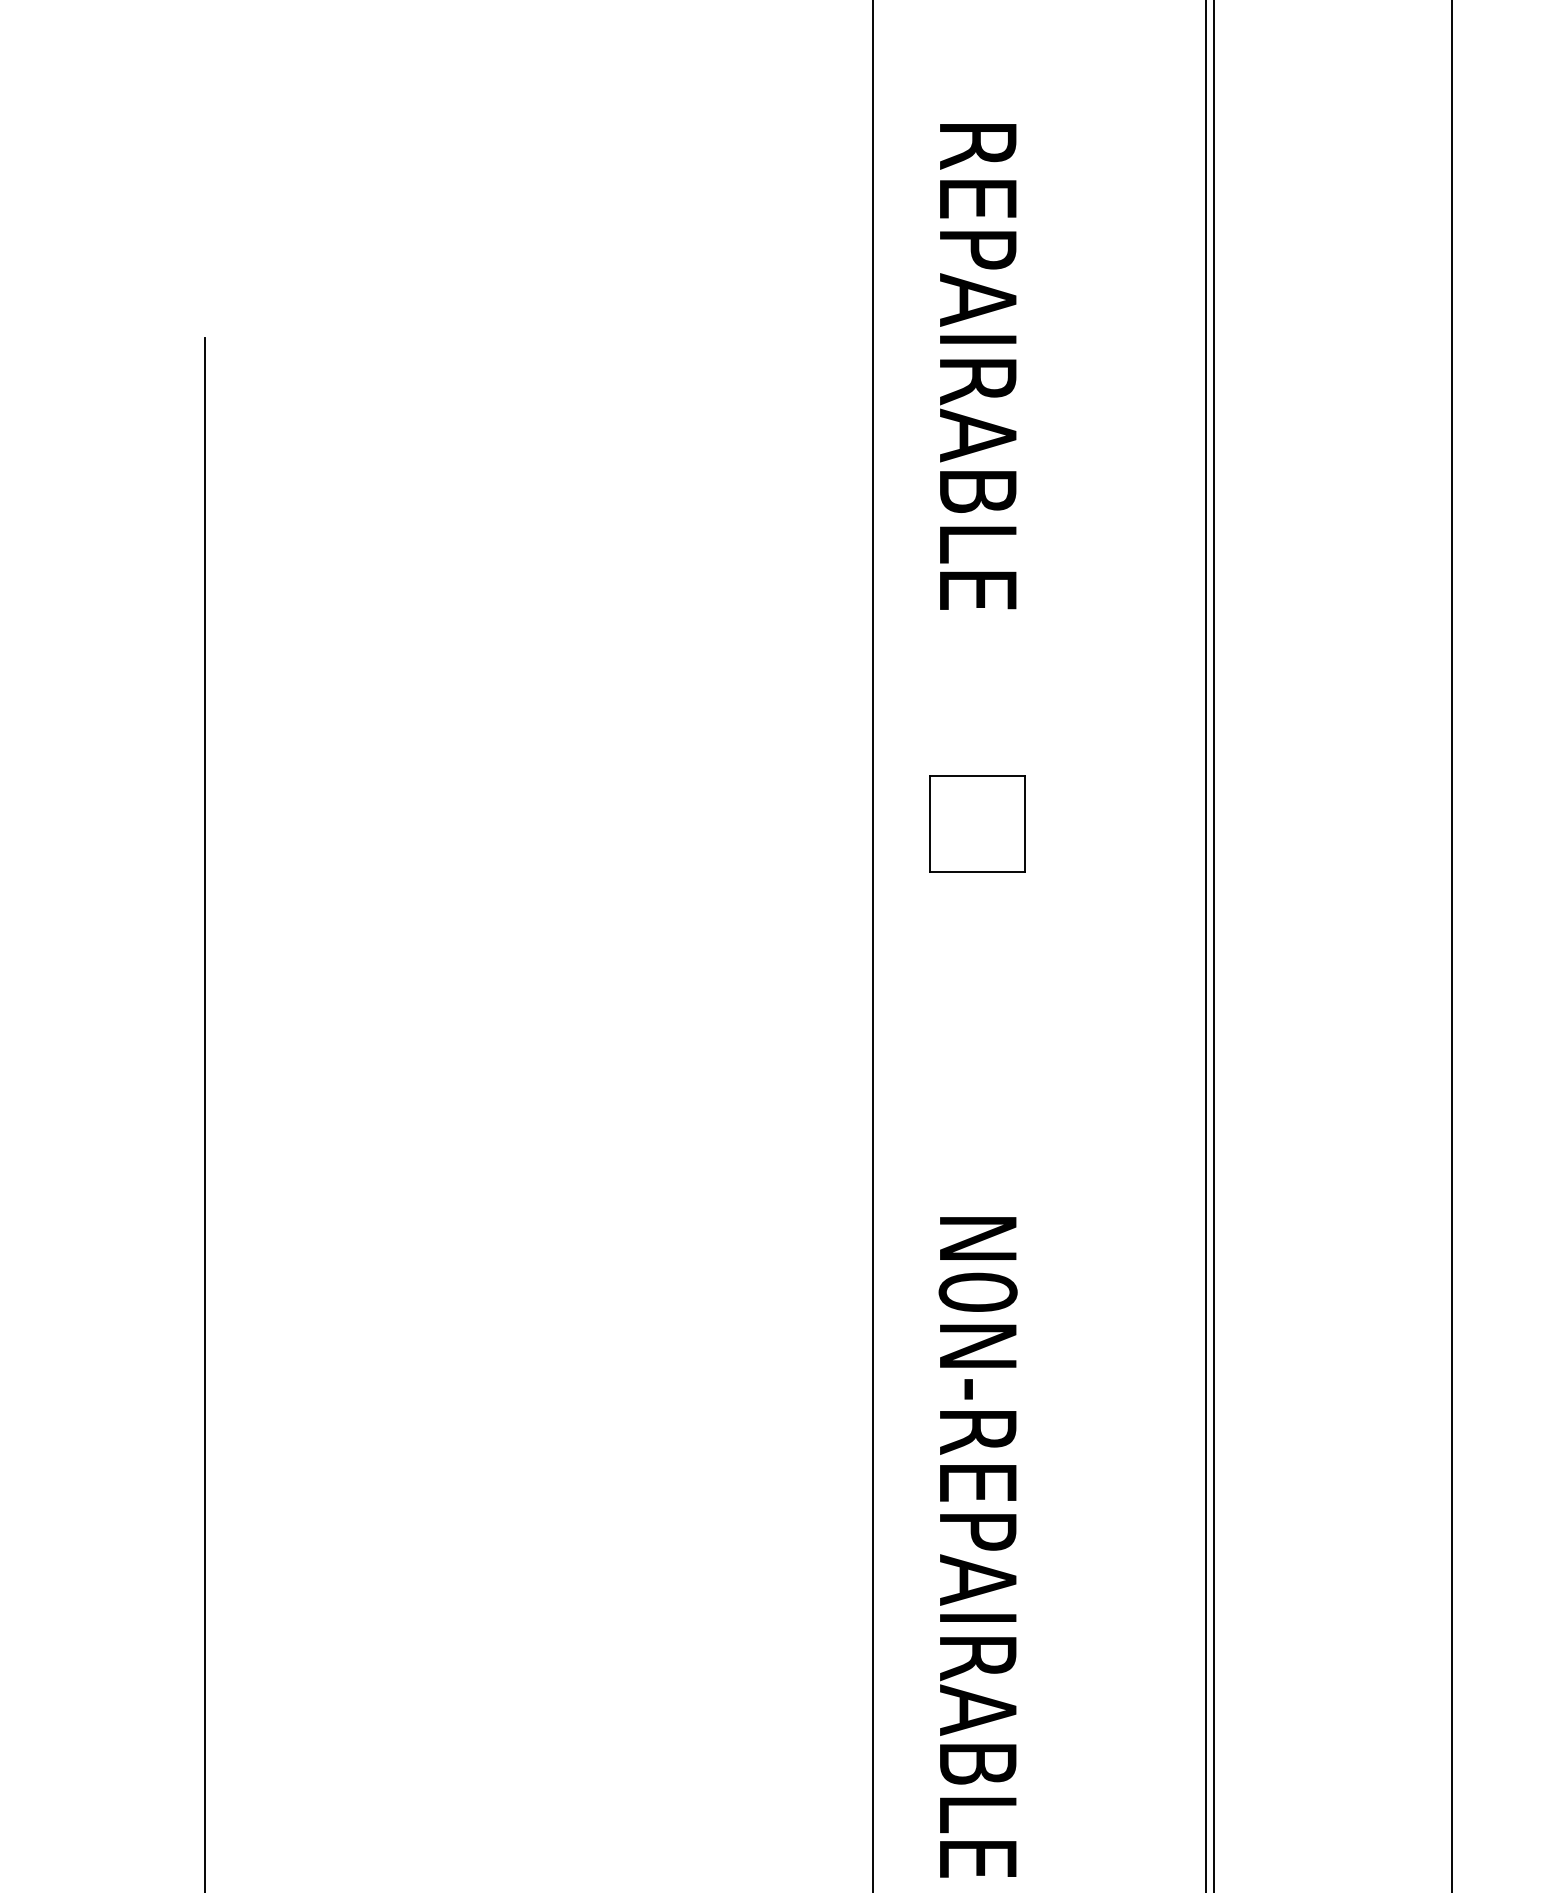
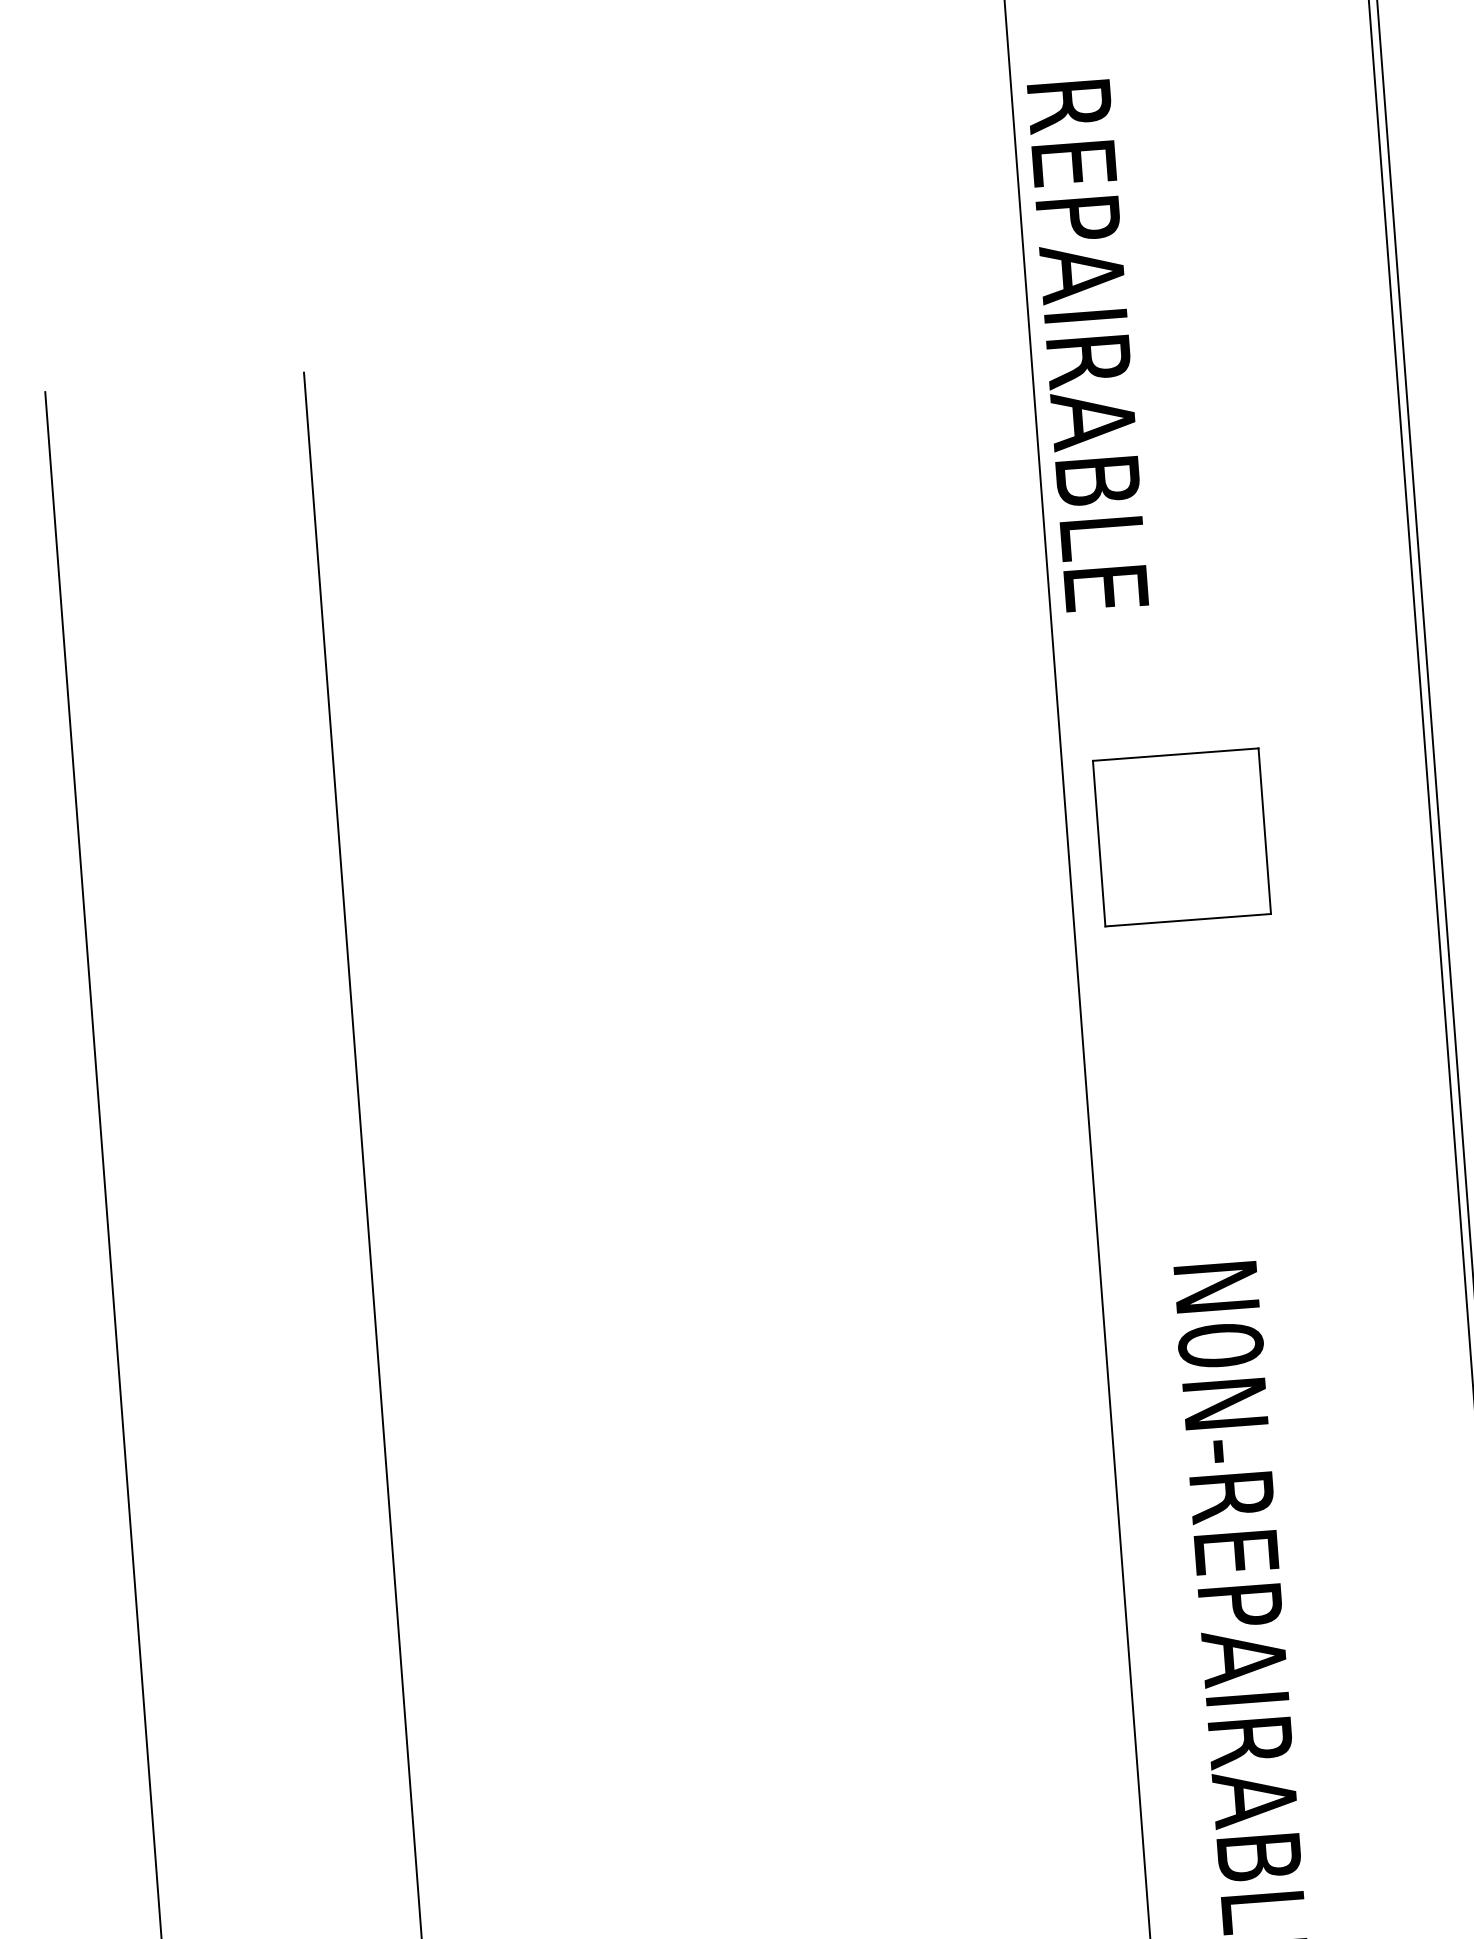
text: (978, 366) -> (1088, 345), moved
part: (977, 823) -> (1181, 836), size x1.6

